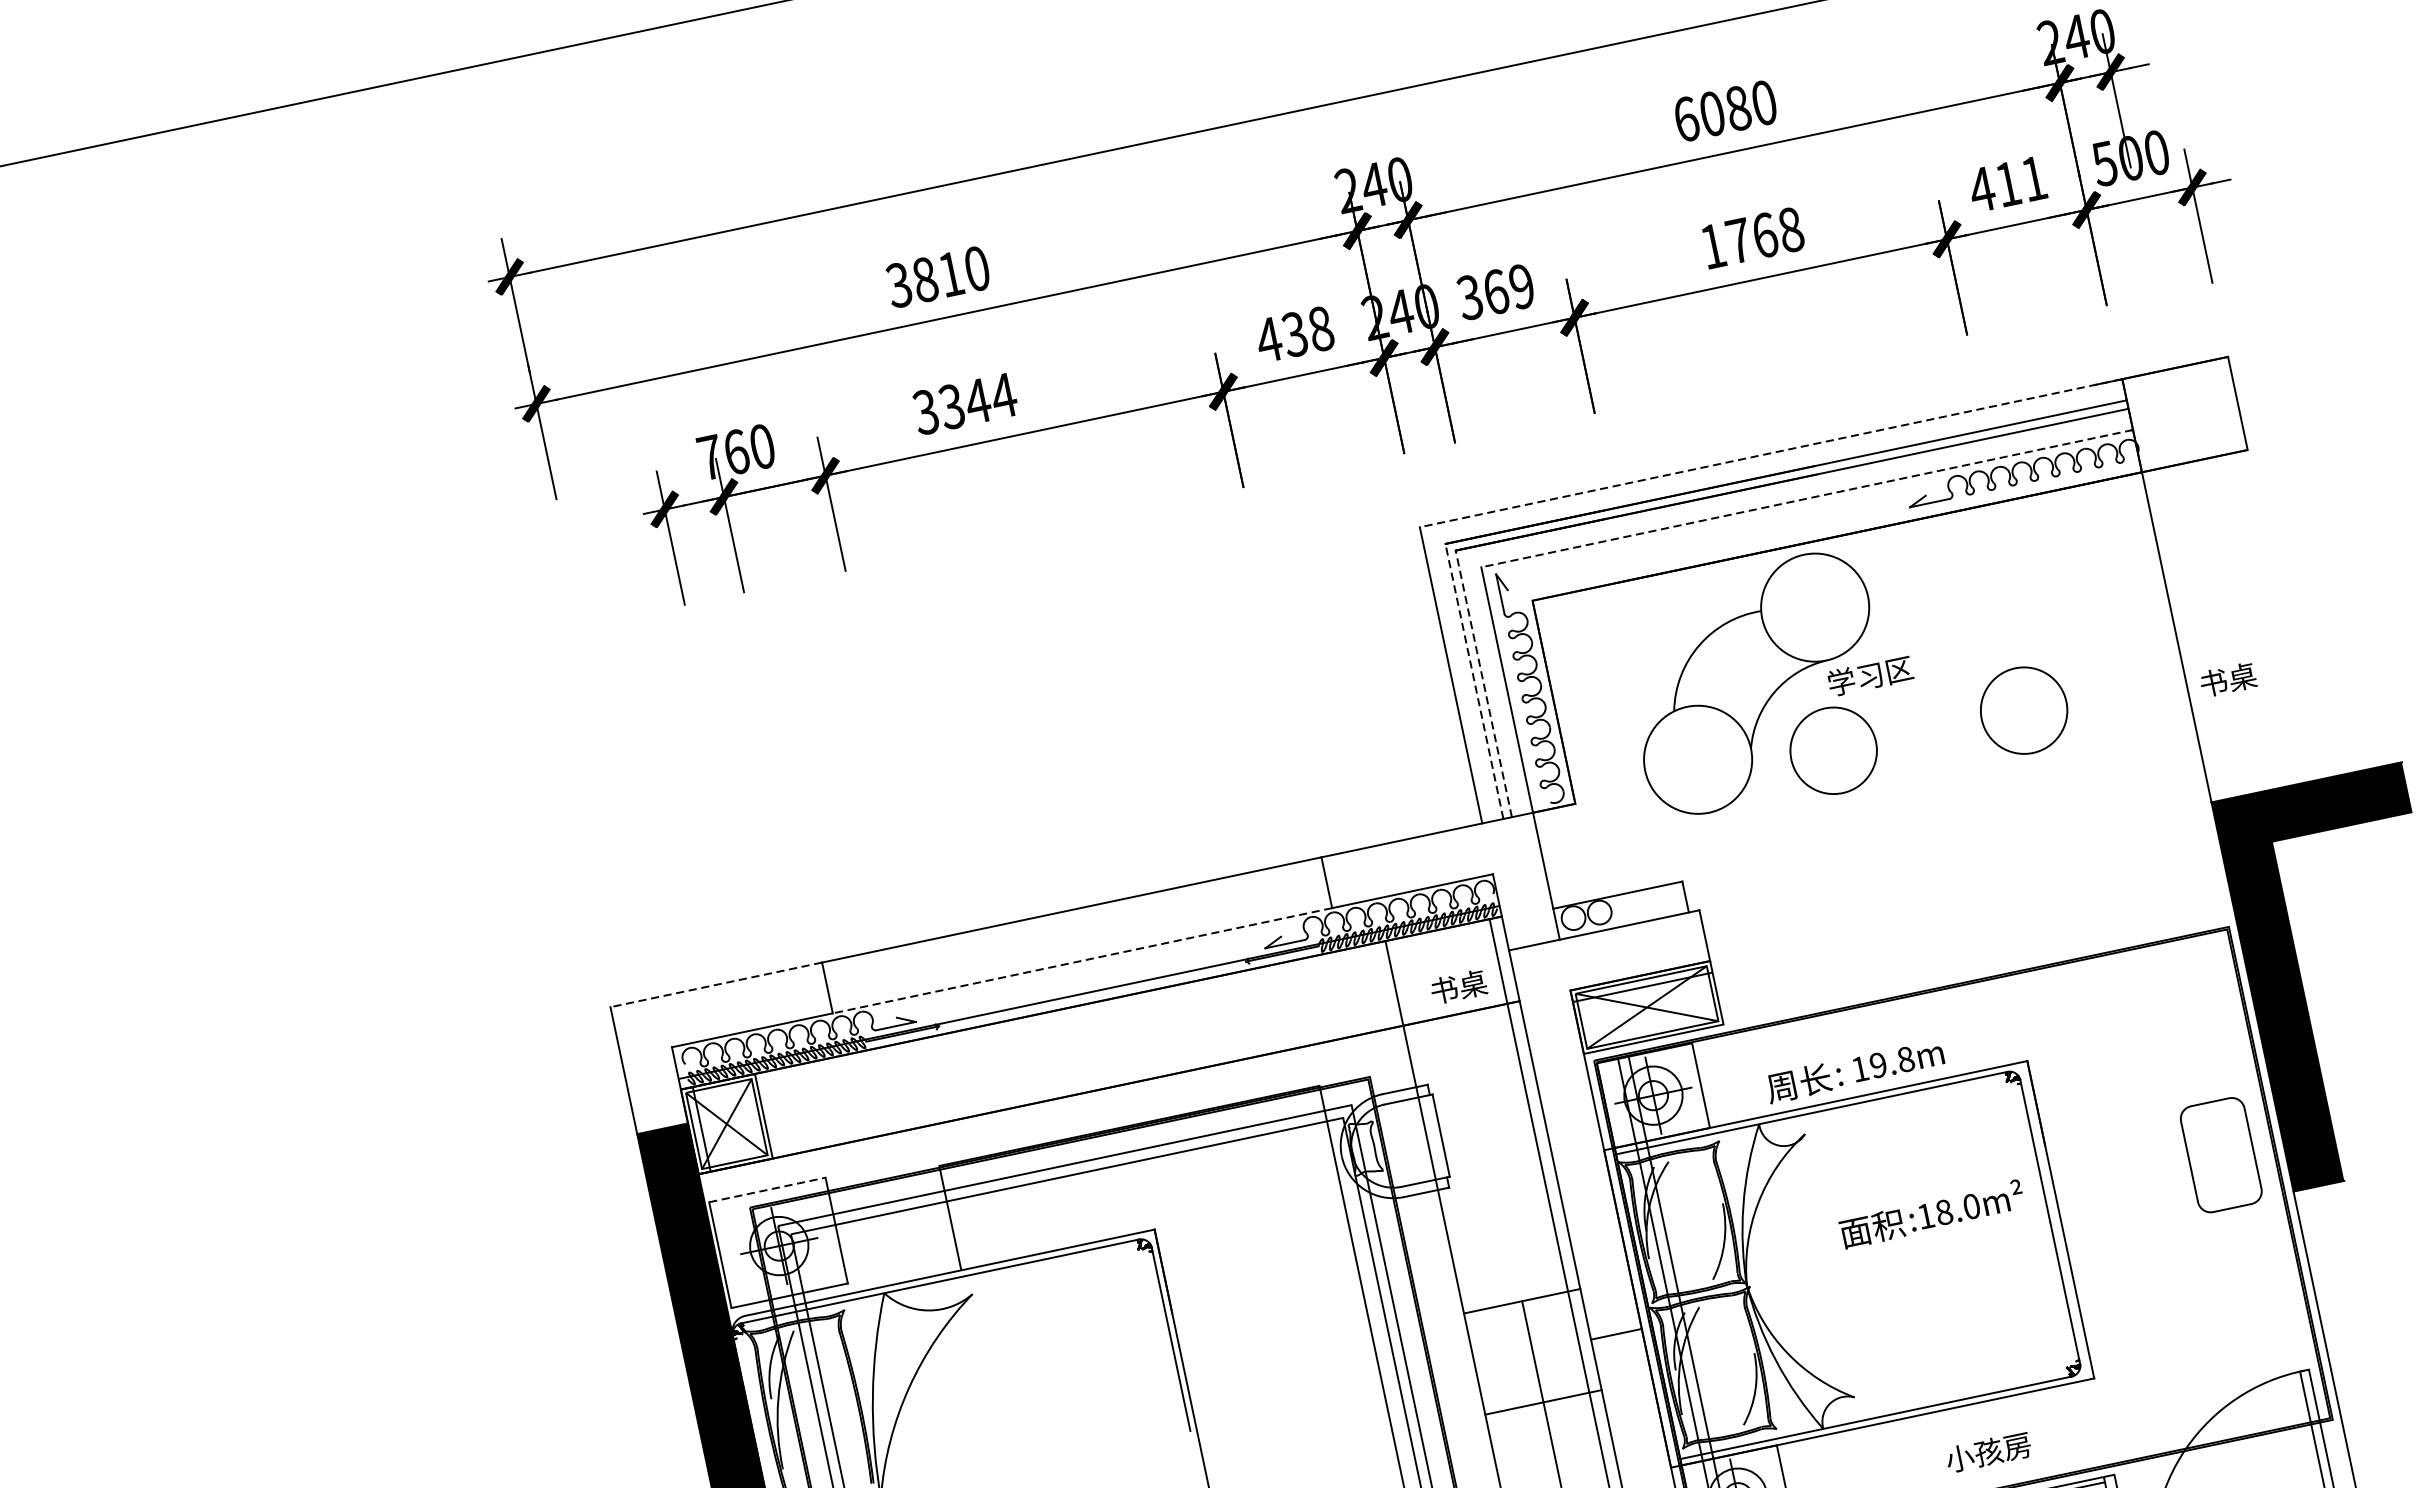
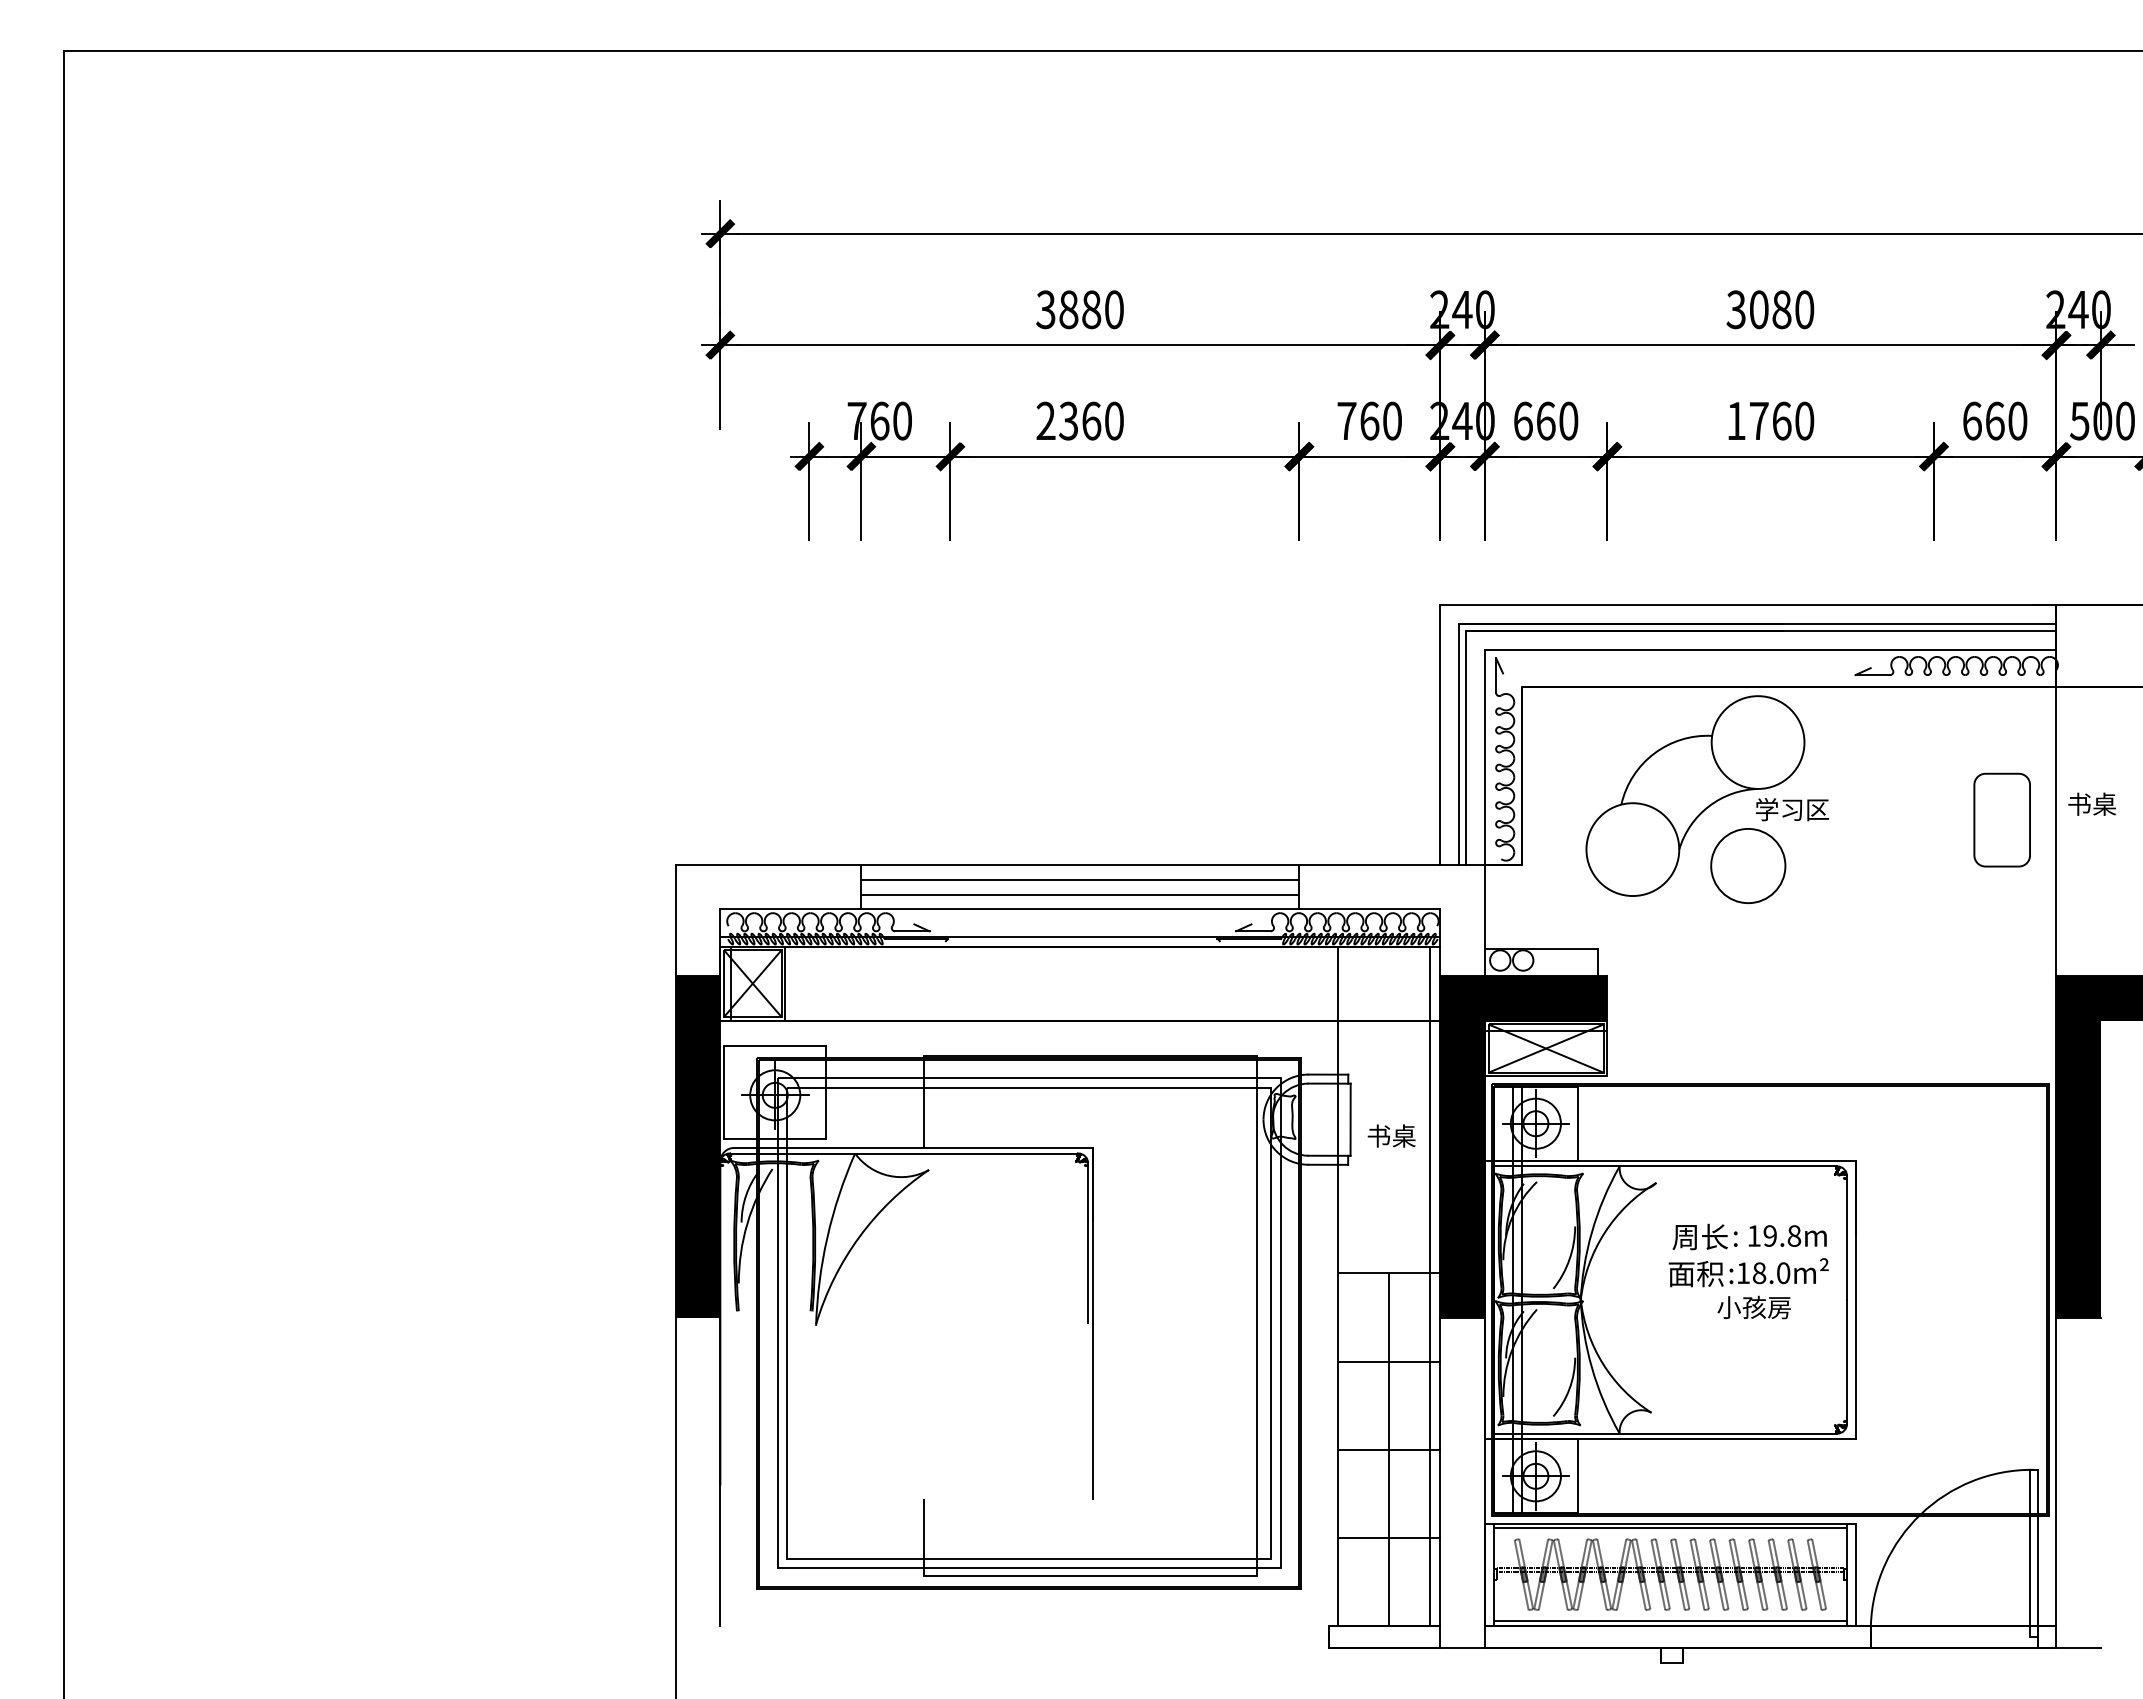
text: (1686, 119) -> (1736, 309), 6080 -> 3080
text: (2007, 183) -> (1994, 420), 411 -> 660
text: (1790, 229) -> (1804, 420), 1768 -> 1760
text: (951, 274) -> (1091, 309), 3810 -> 3880
text: (1495, 291) -> (1545, 420), 369 -> 660
text: (1293, 334) -> (1368, 420), 438 -> 760
text: (965, 403) -> (1080, 420), 3344 -> 2360
line: (1770, 453) -> (1747, 605), dashed -> solid
line: (1806, 498) -> (1770, 649), dashed -> solid
text: (2227, 679) -> (2091, 803), moved
line: (1474, 681) -> (1458, 744), dashed -> solid
line: (1483, 683) -> (1466, 747), dashed -> solid
circle: (2024, 710) -> (1915, 865), removed
line: (1075, 926) -> (1080, 879), added
line: (1079, 943) -> (1080, 894), added
line: (1082, 960) -> (1080, 909), dashed -> solid
line: (716, 984) -> (768, 864), dashed -> solid
text: (1458, 986) -> (1391, 1135), moved
text: (1854, 1070) -> (1749, 1236), moved
fill: (1644, 1124) -> (1523, 1146), added
part: (2220, 1154) -> (2001, 819), moved
line: (767, 1190) -> (775, 1046), dashed -> solid
text: (1987, 1452) -> (1753, 1307), moved

